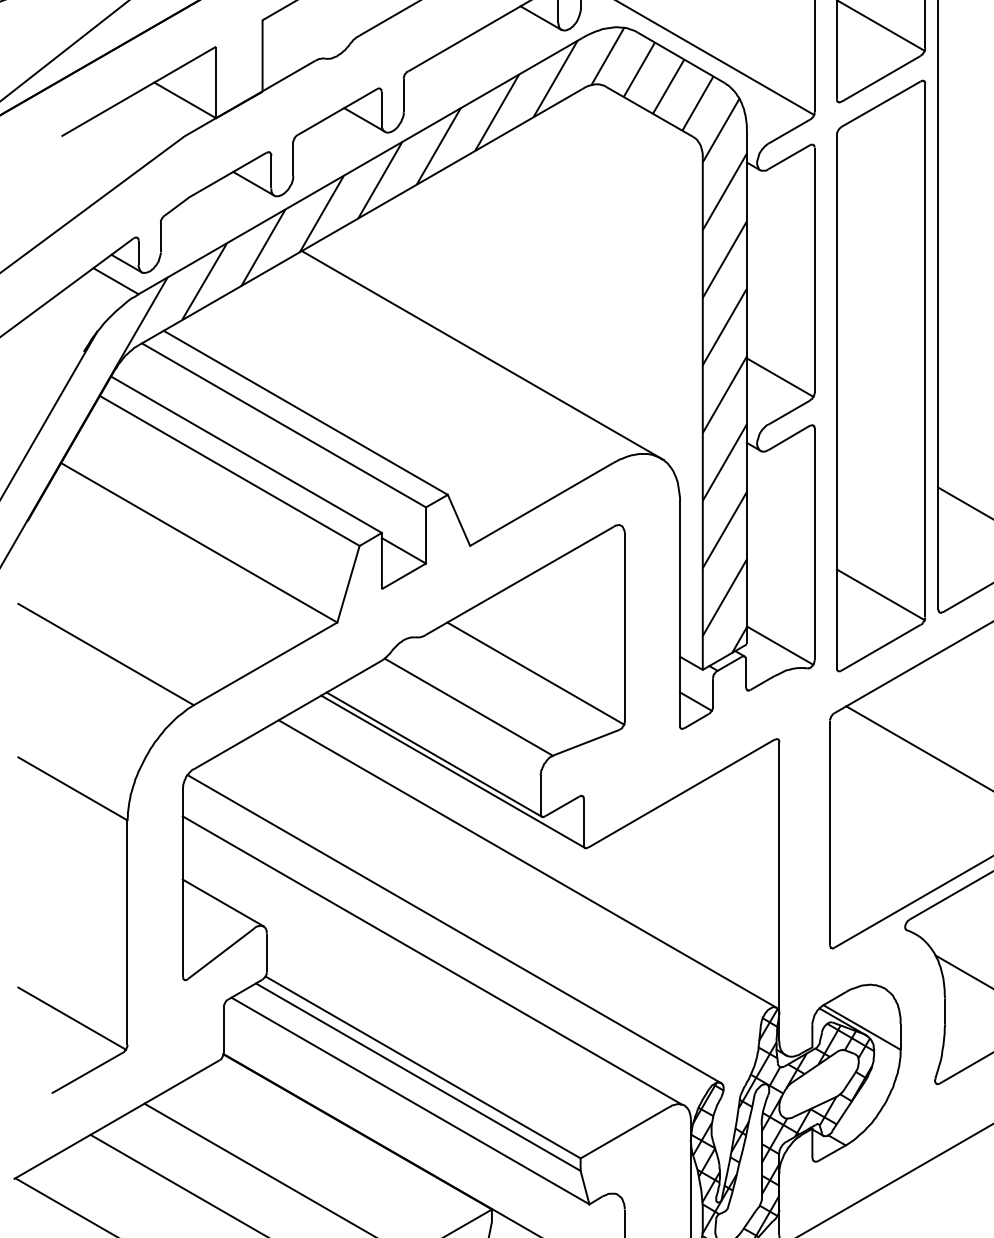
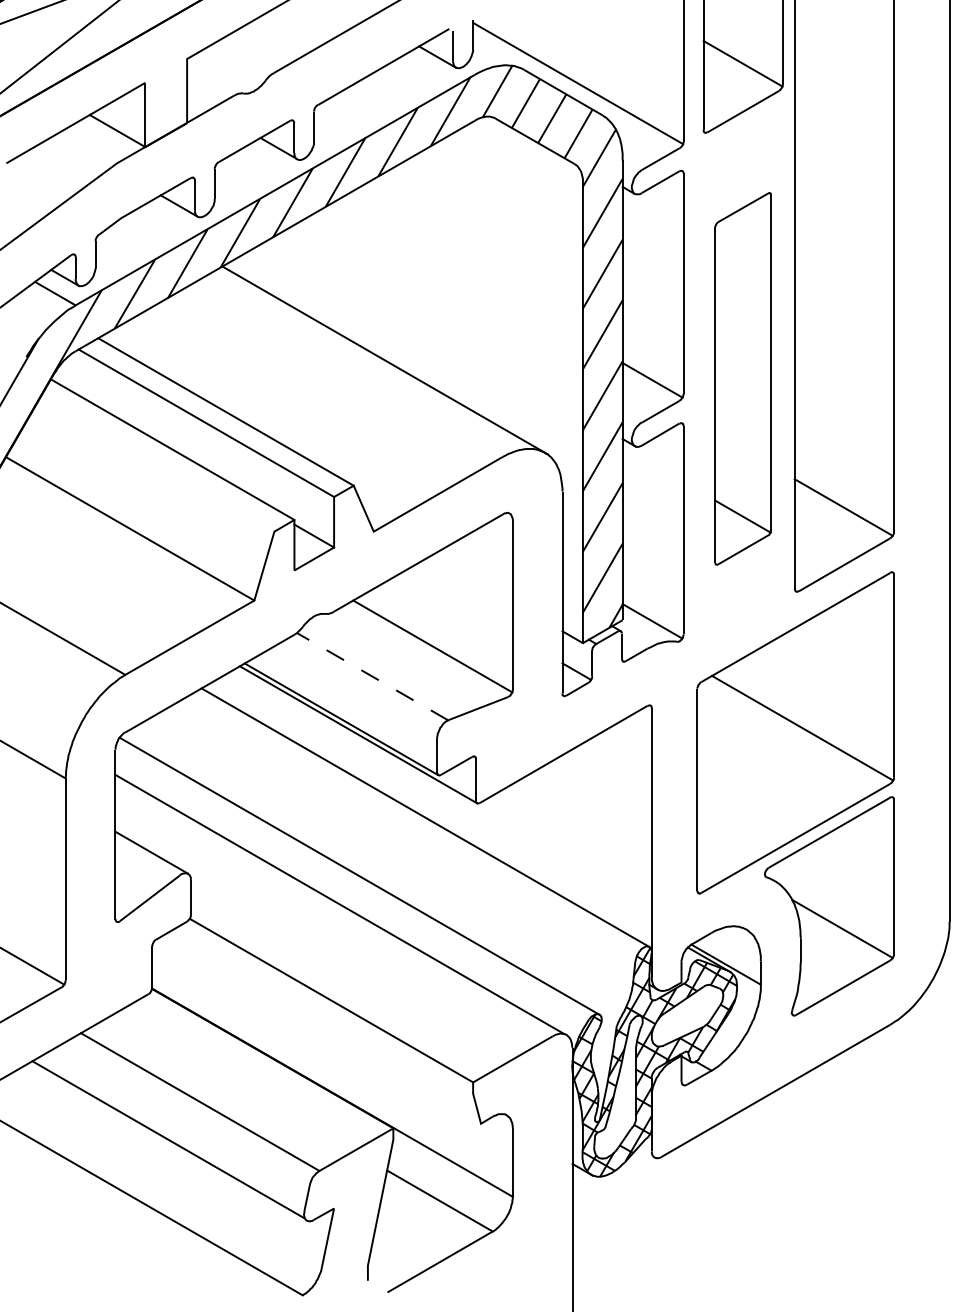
part: (880, 375) -> (742, 378), size x0.7
line: (229, 470) -> (157, 463), removed
line: (468, 707) -> (372, 676), solid -> dashed
line: (418, 1077) -> (327, 1009), removed
line: (410, 1100) -> (320, 1030), removed

